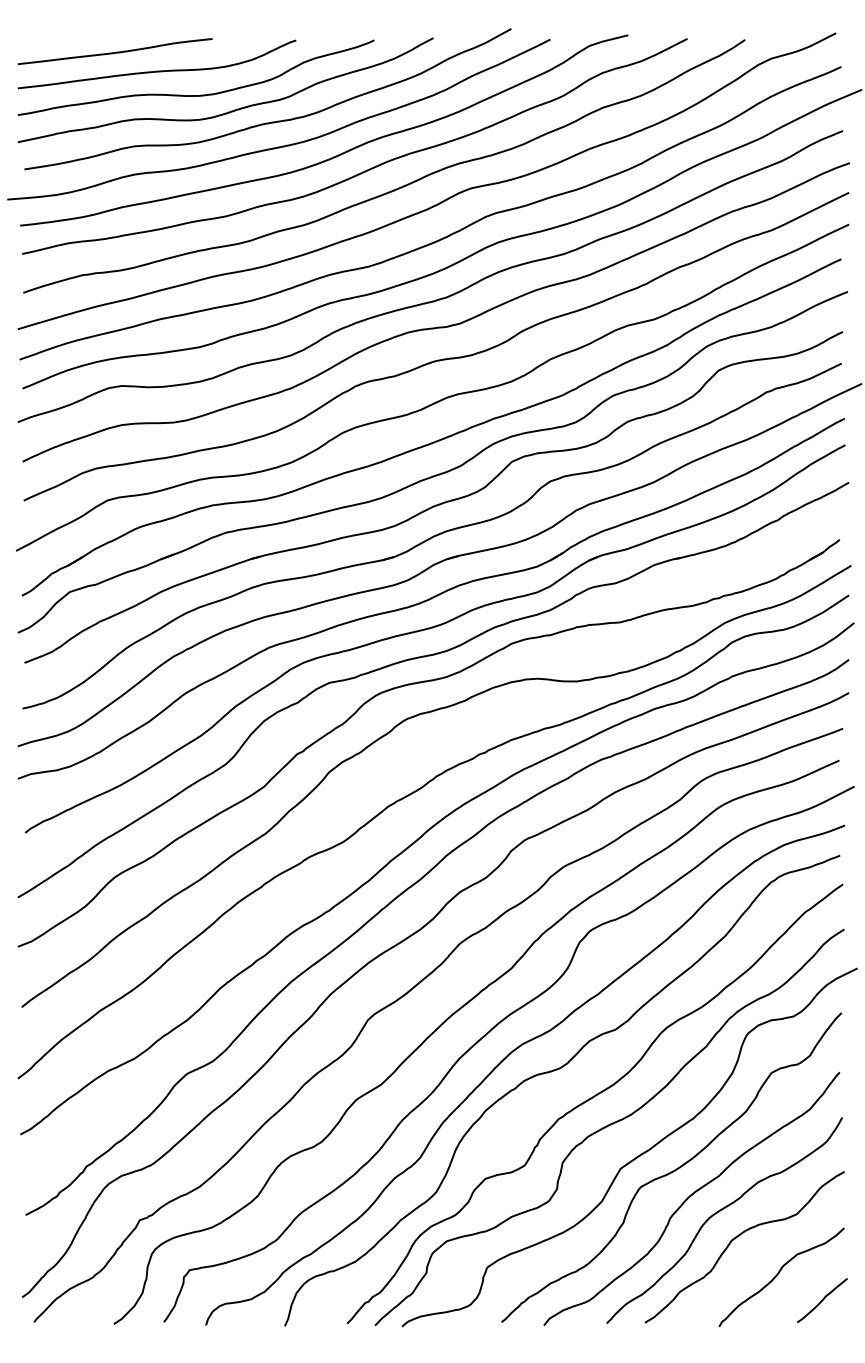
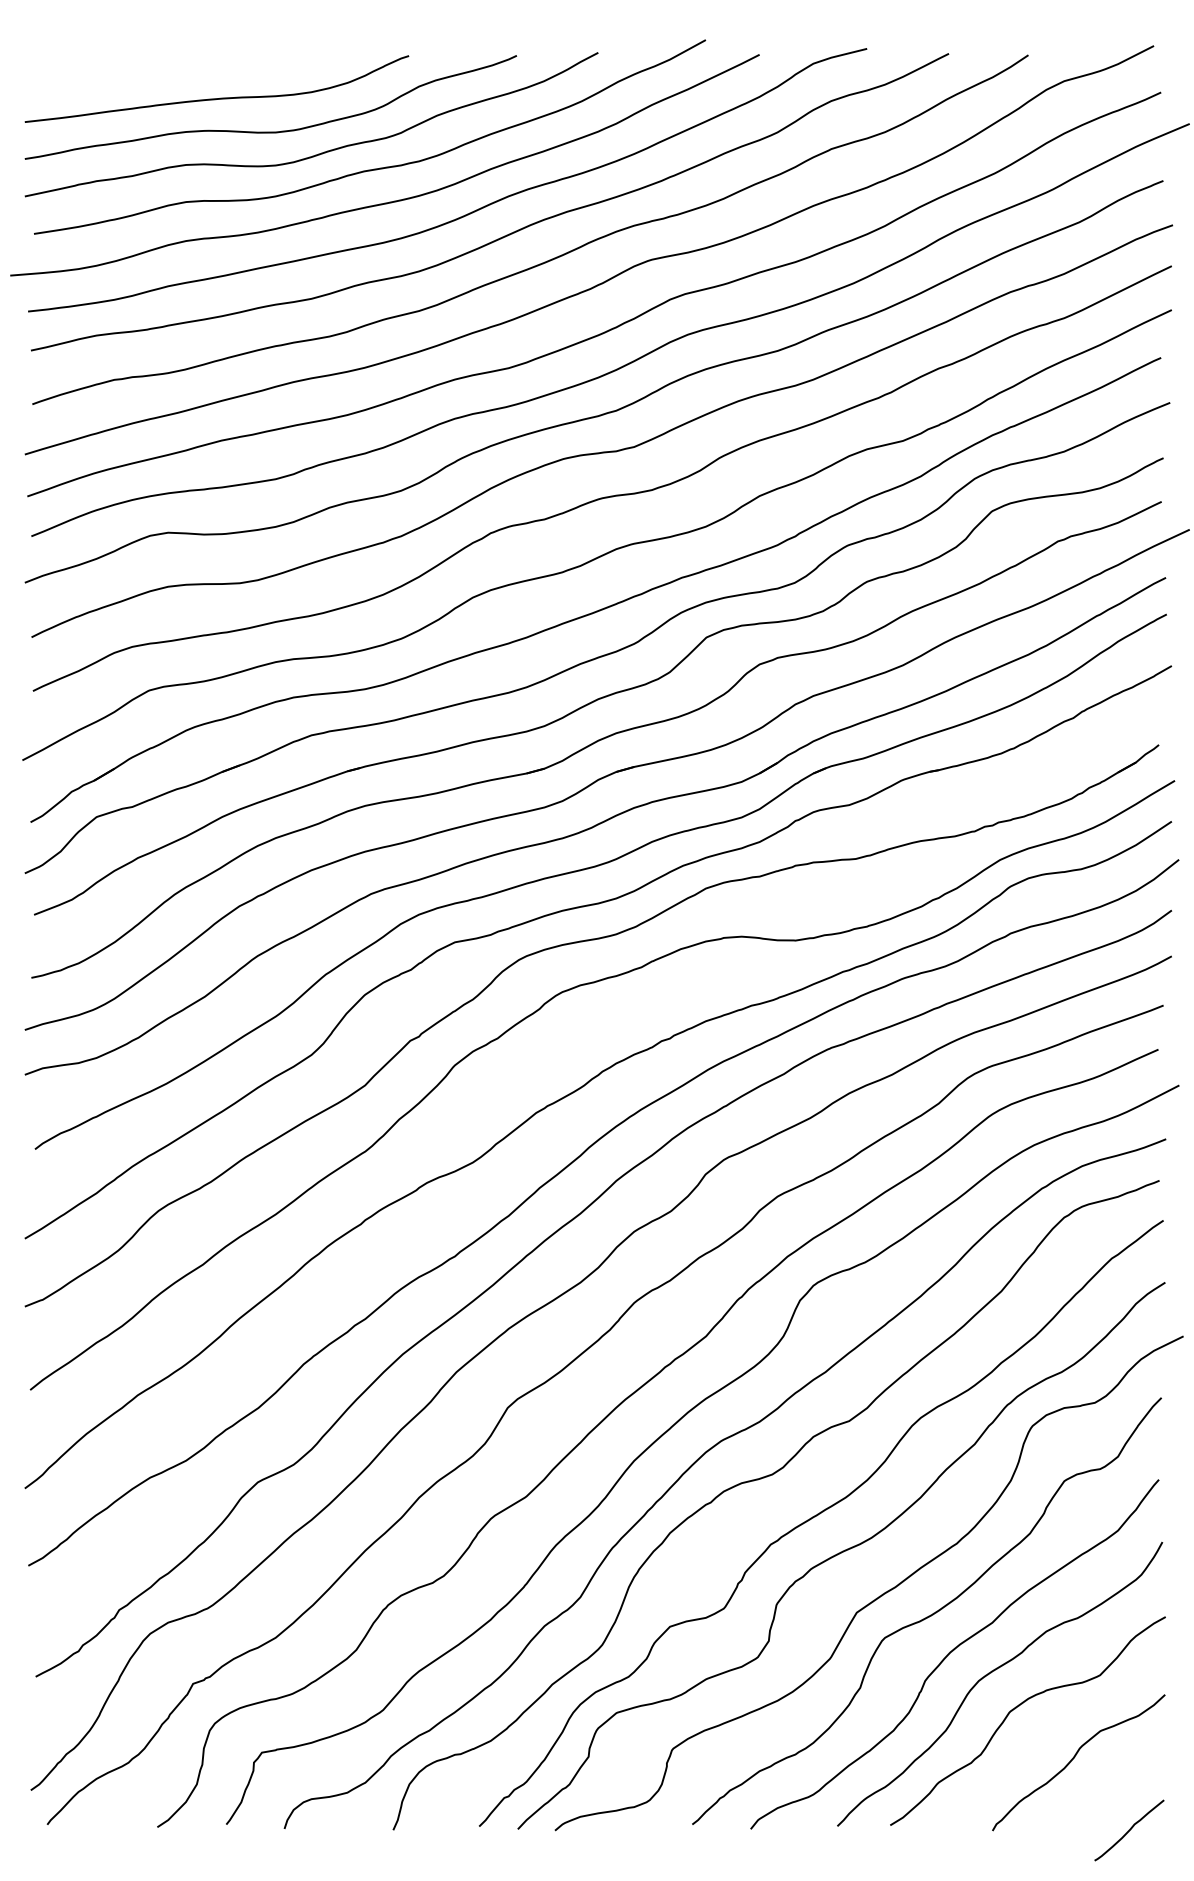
curve: (114, 52) -> (158, 72), removed
curve: (822, 1300) -> (1129, 1830), moved

